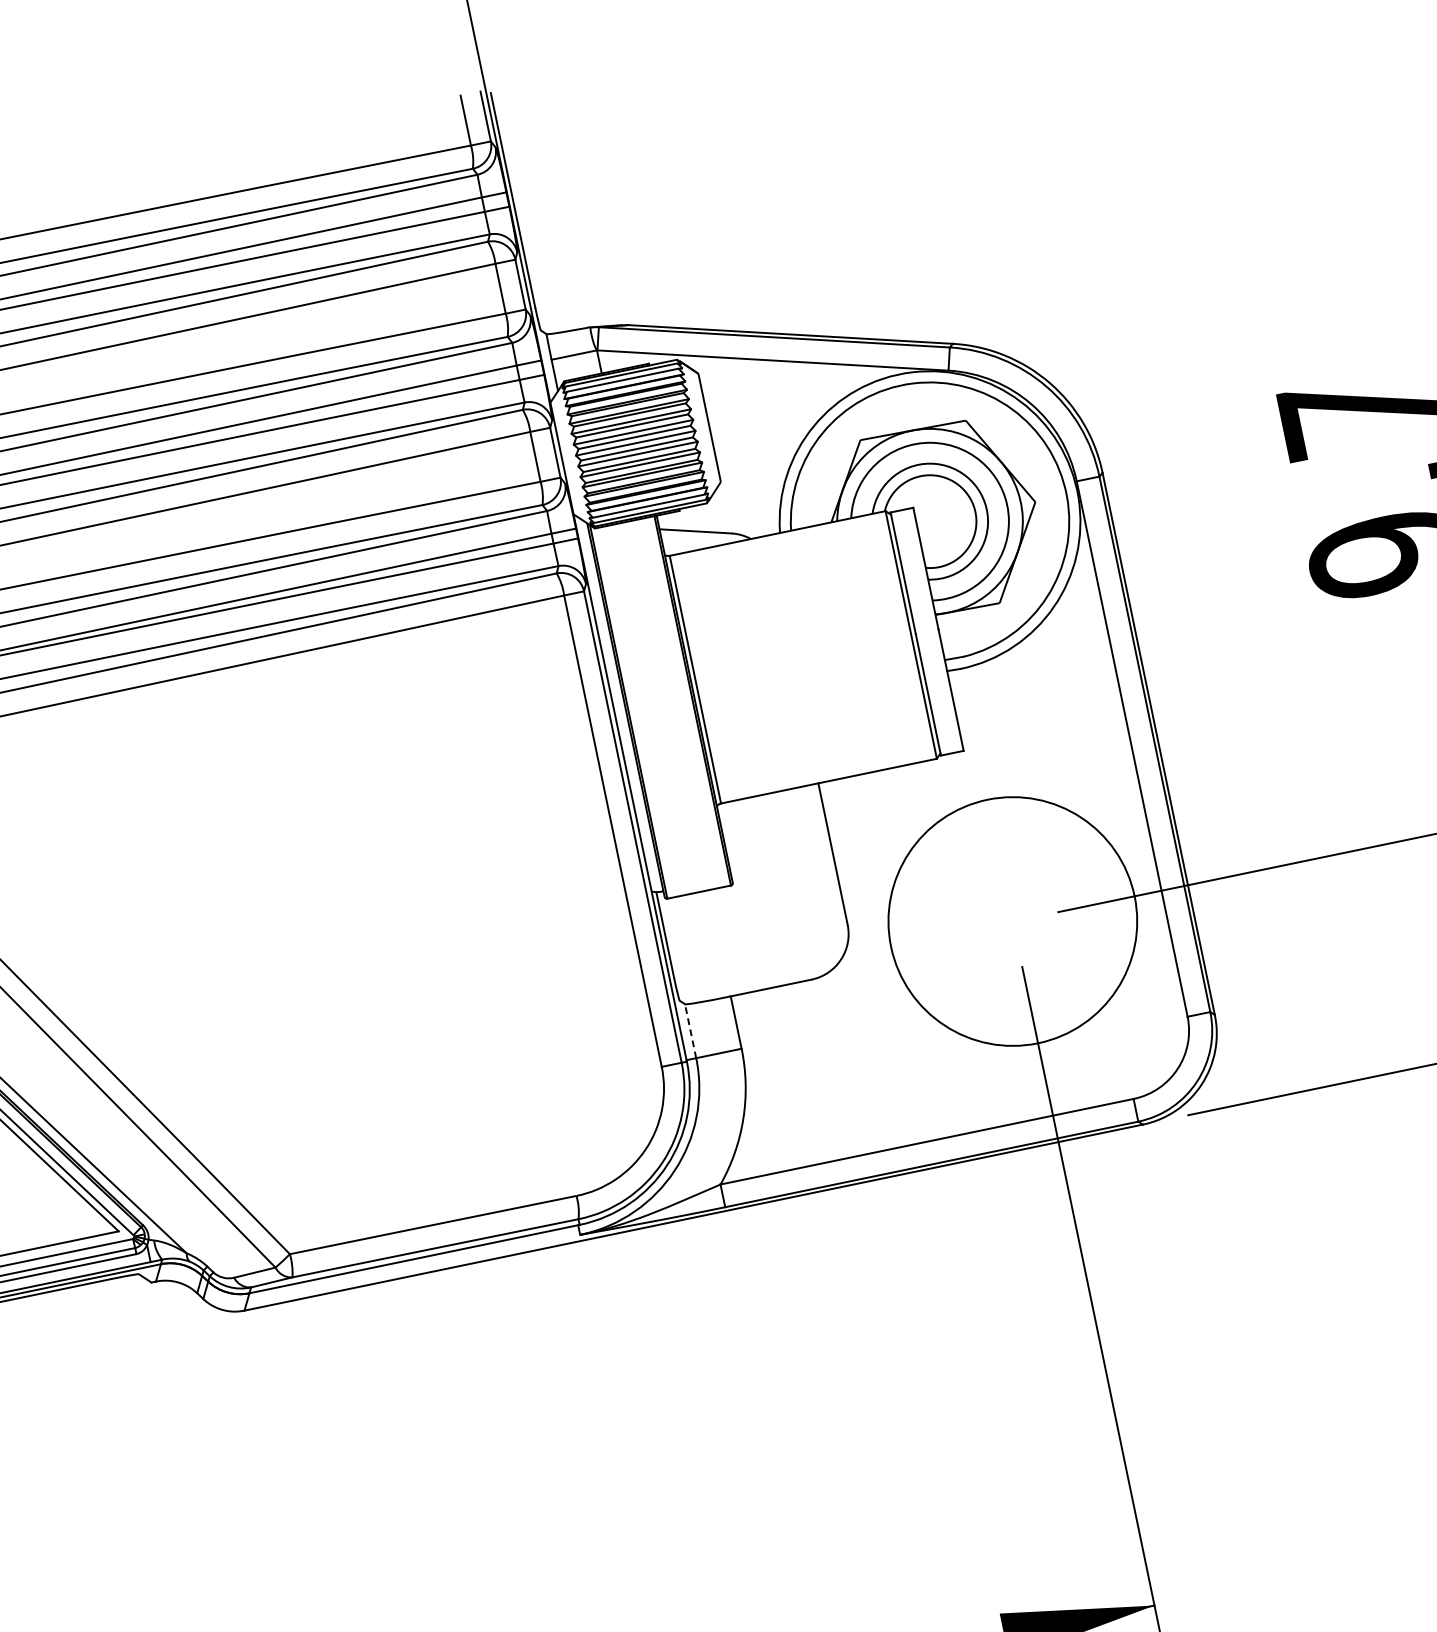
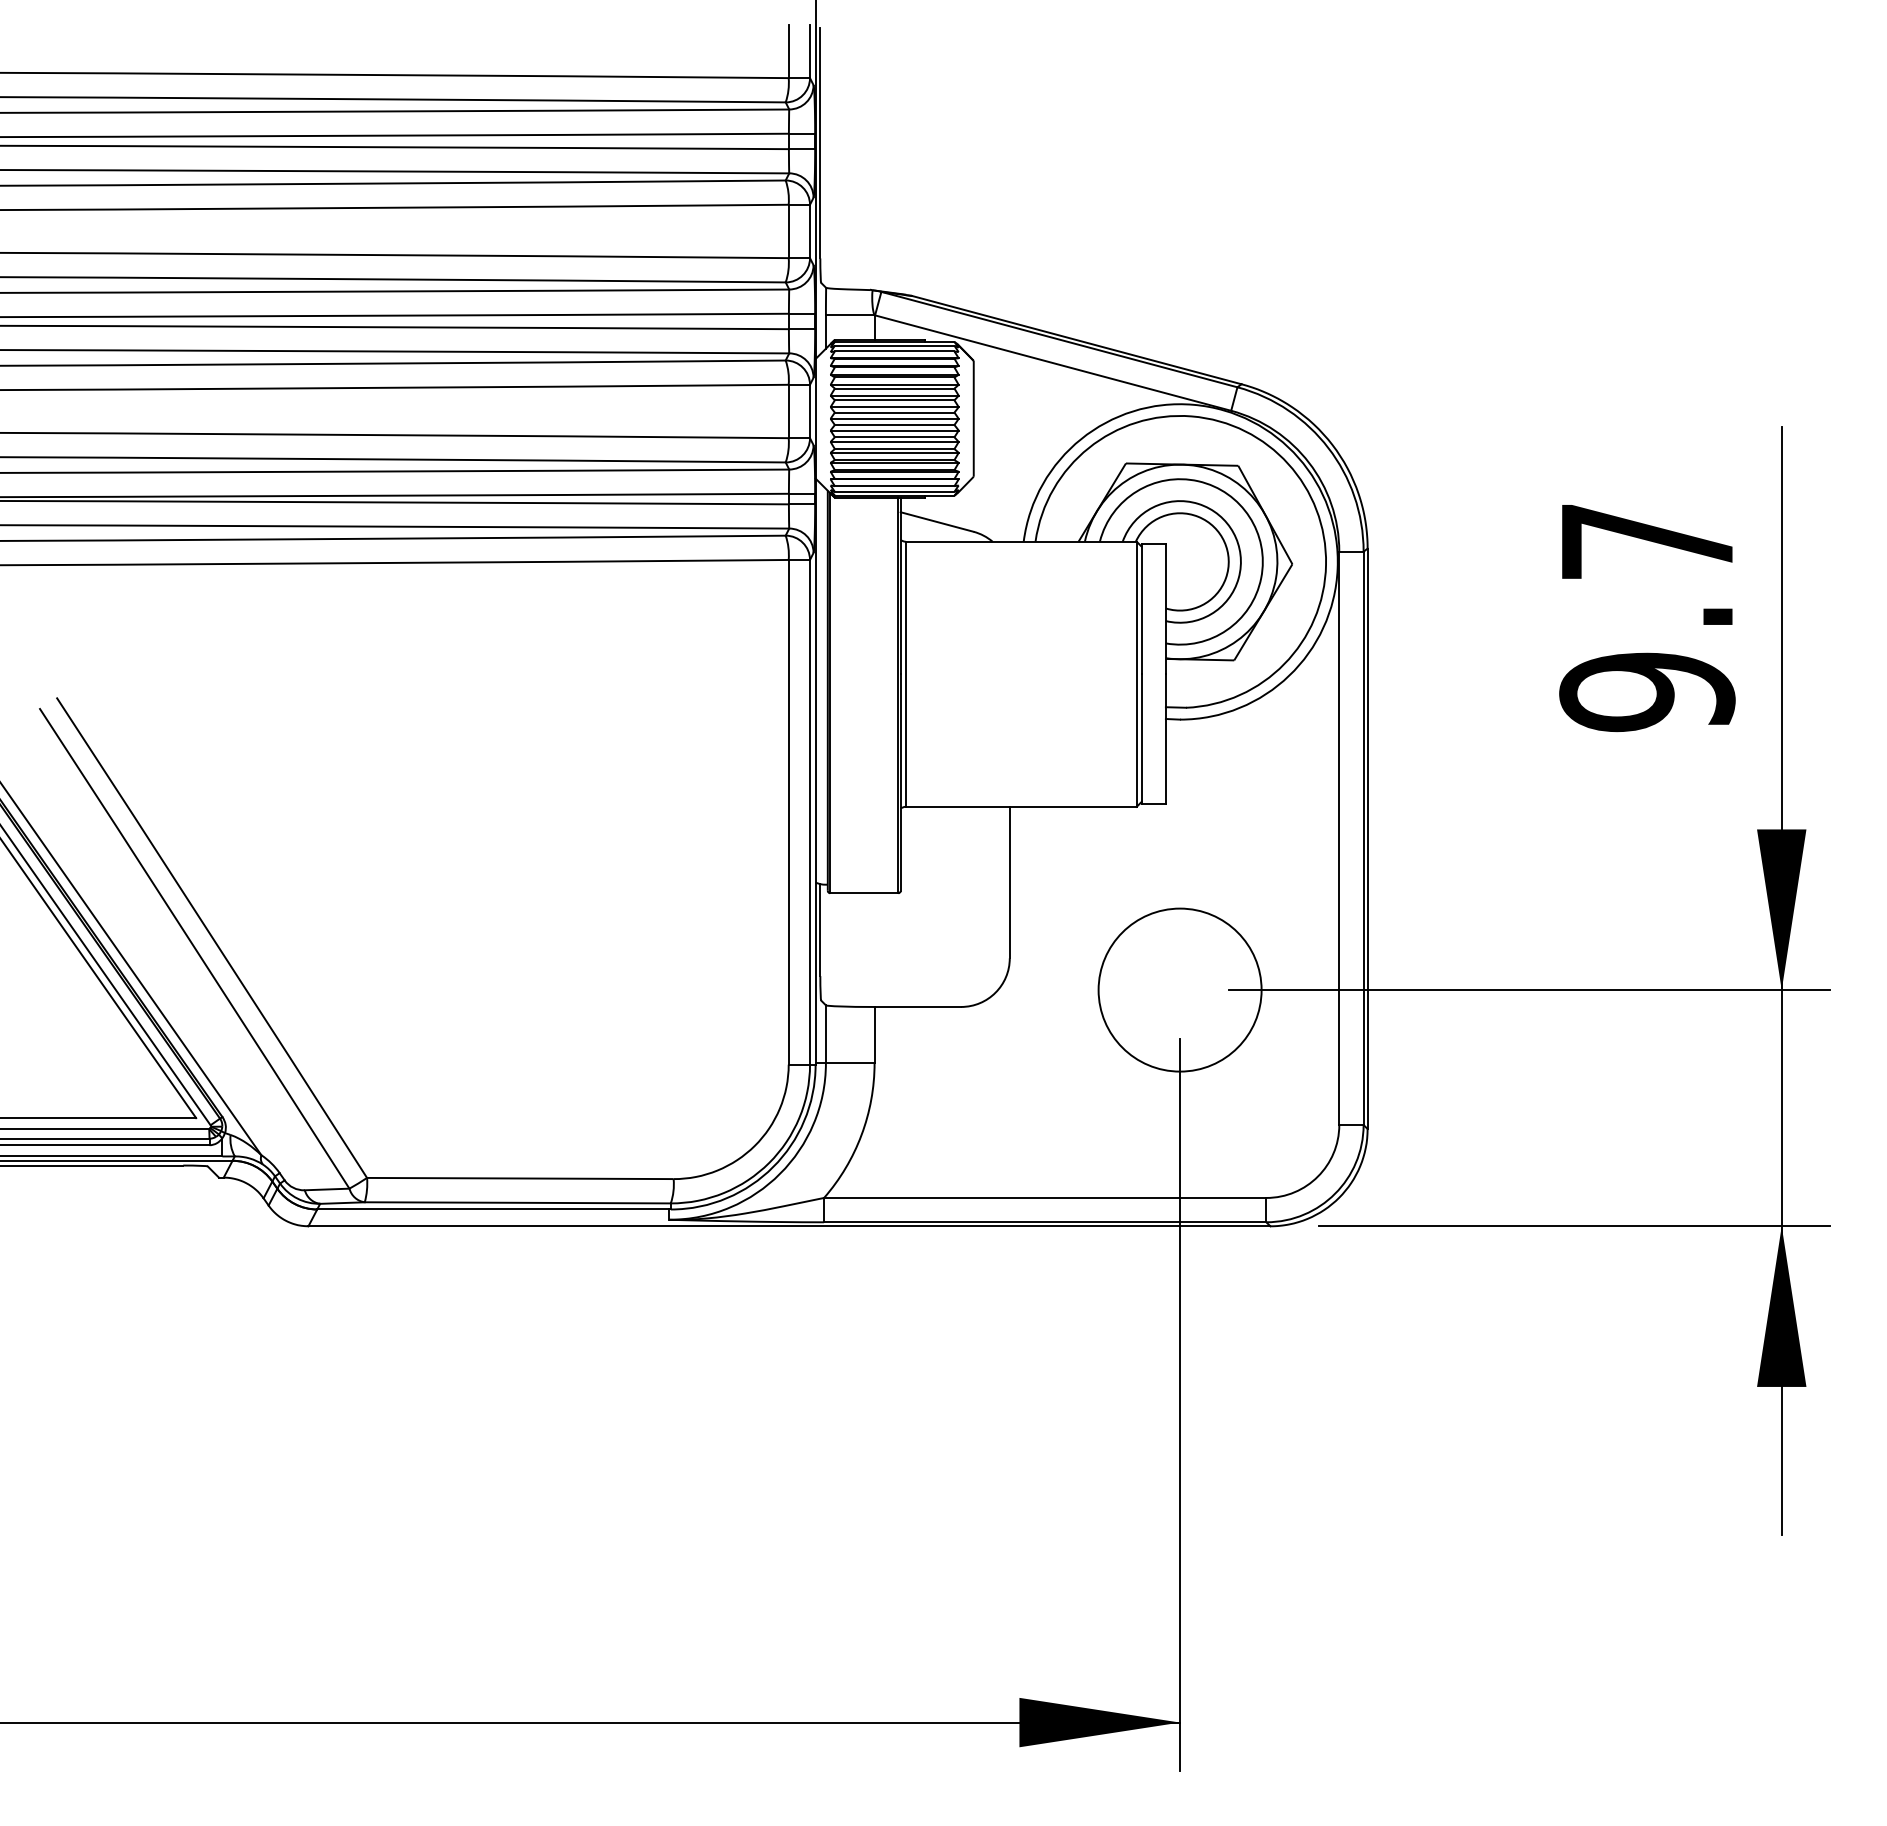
circle: (1012, 921) -> (1179, 989), size x0.62
line: (690, 1031) -> (825, 1034), dashed -> solid

